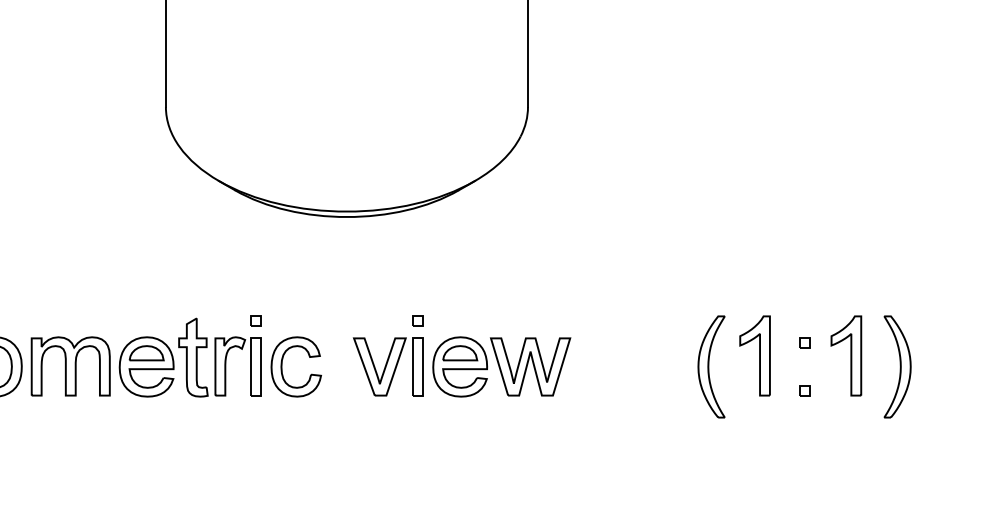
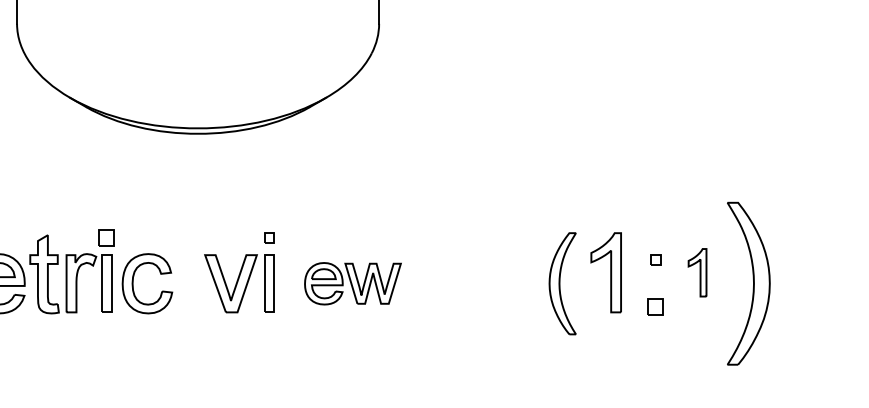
part: (255, 320) -> (106, 237), size x1.6
part: (846, 355) -> (697, 272), size x0.6
part: (501, 366) -> (352, 283), size x0.7
part: (897, 366) -> (748, 283), size x1.6
part: (804, 390) -> (655, 307), size x1.6

